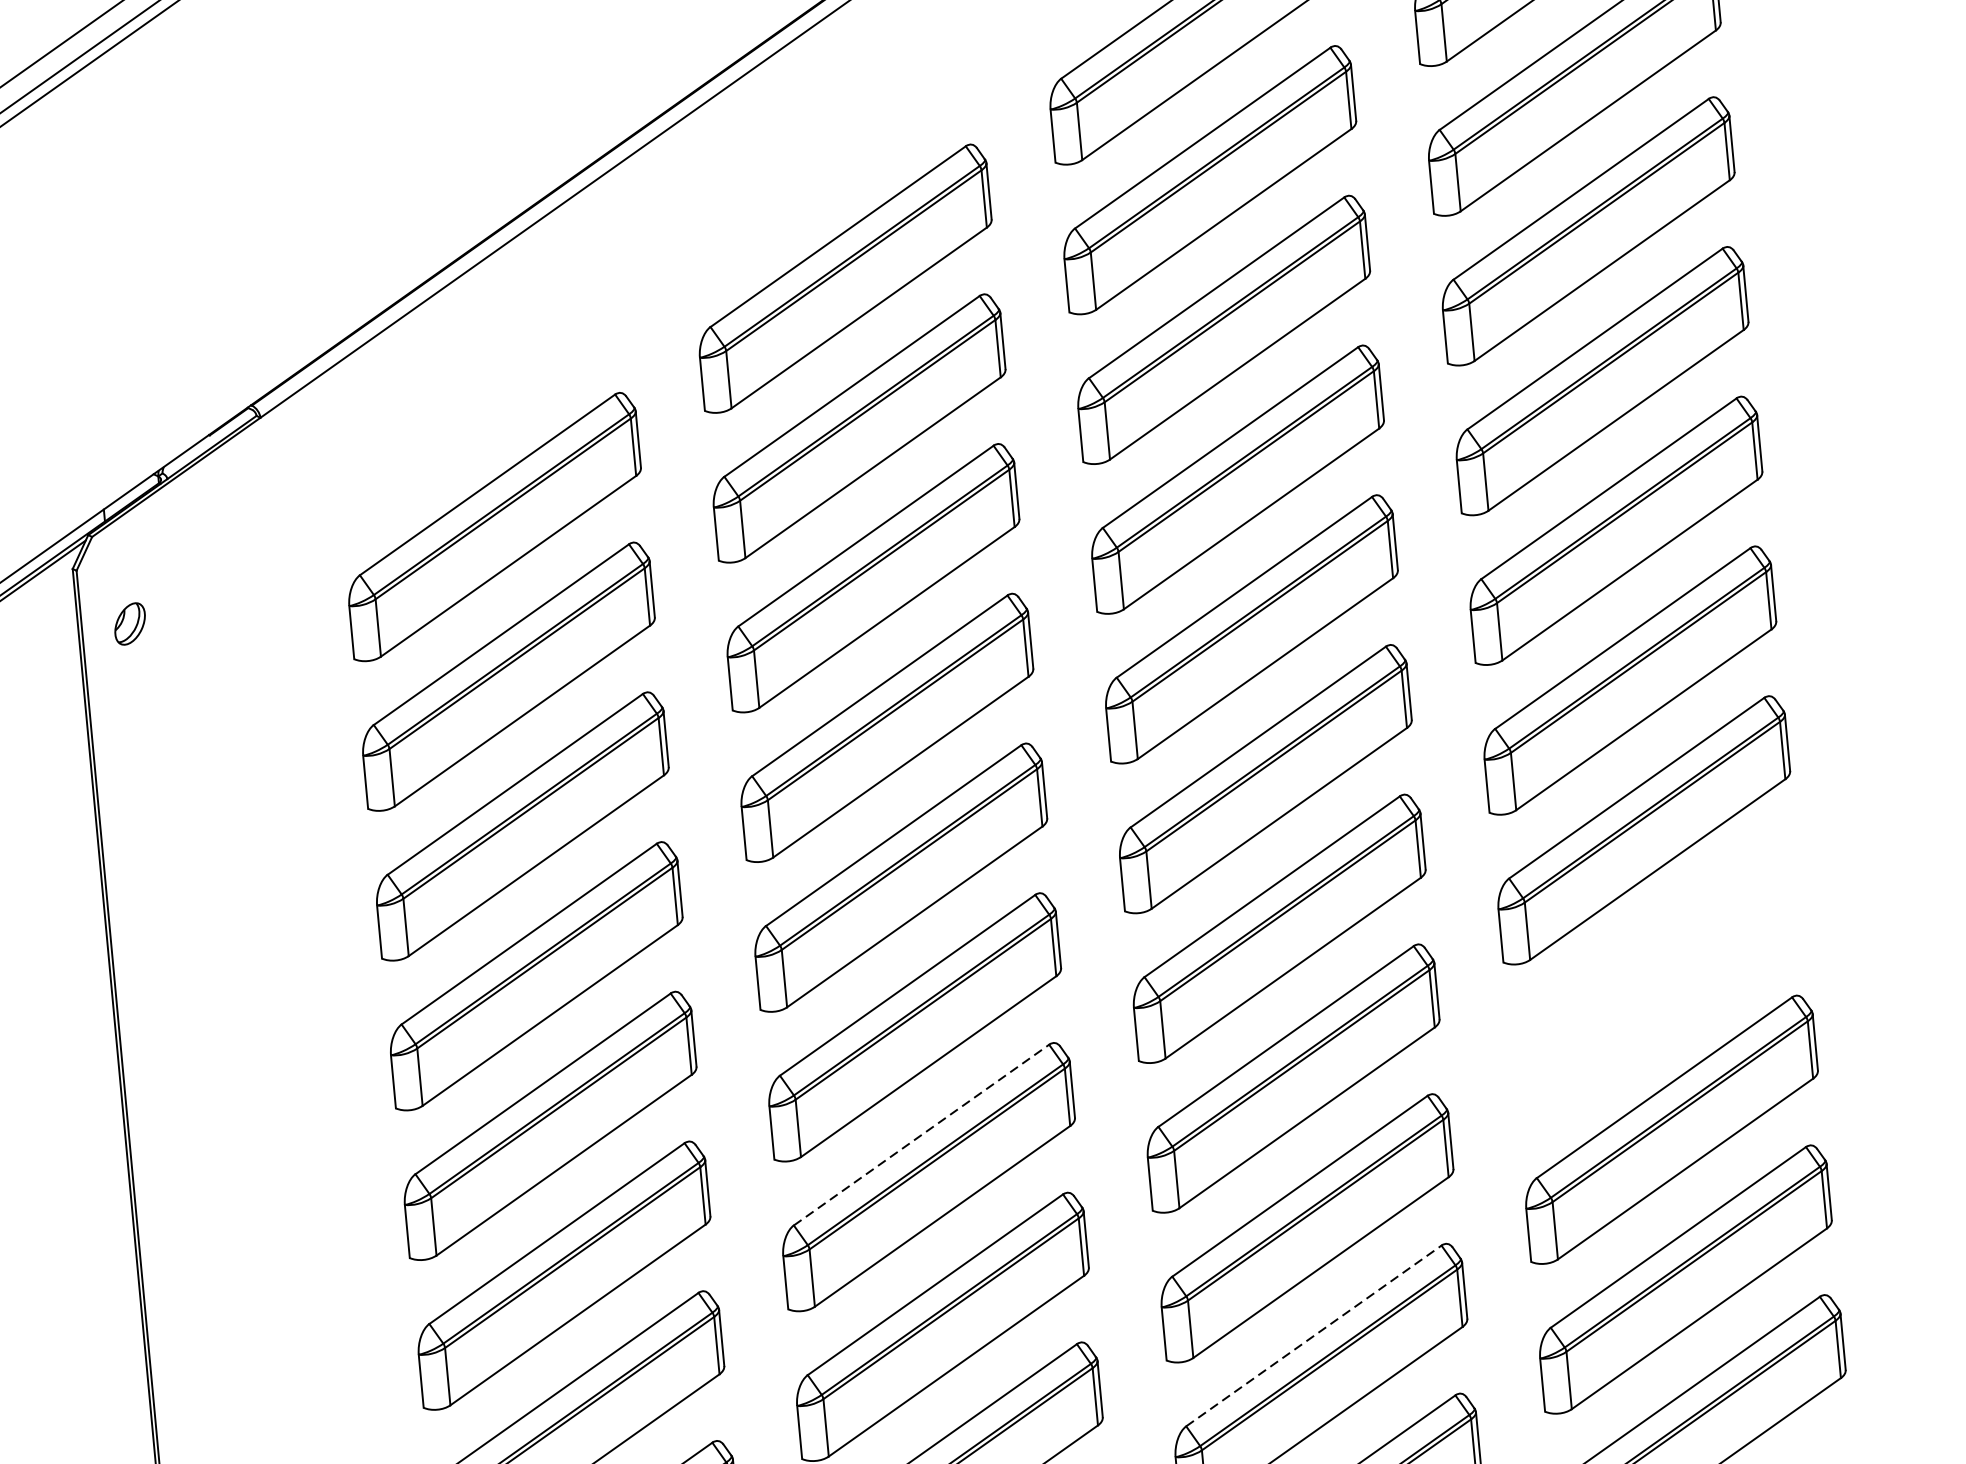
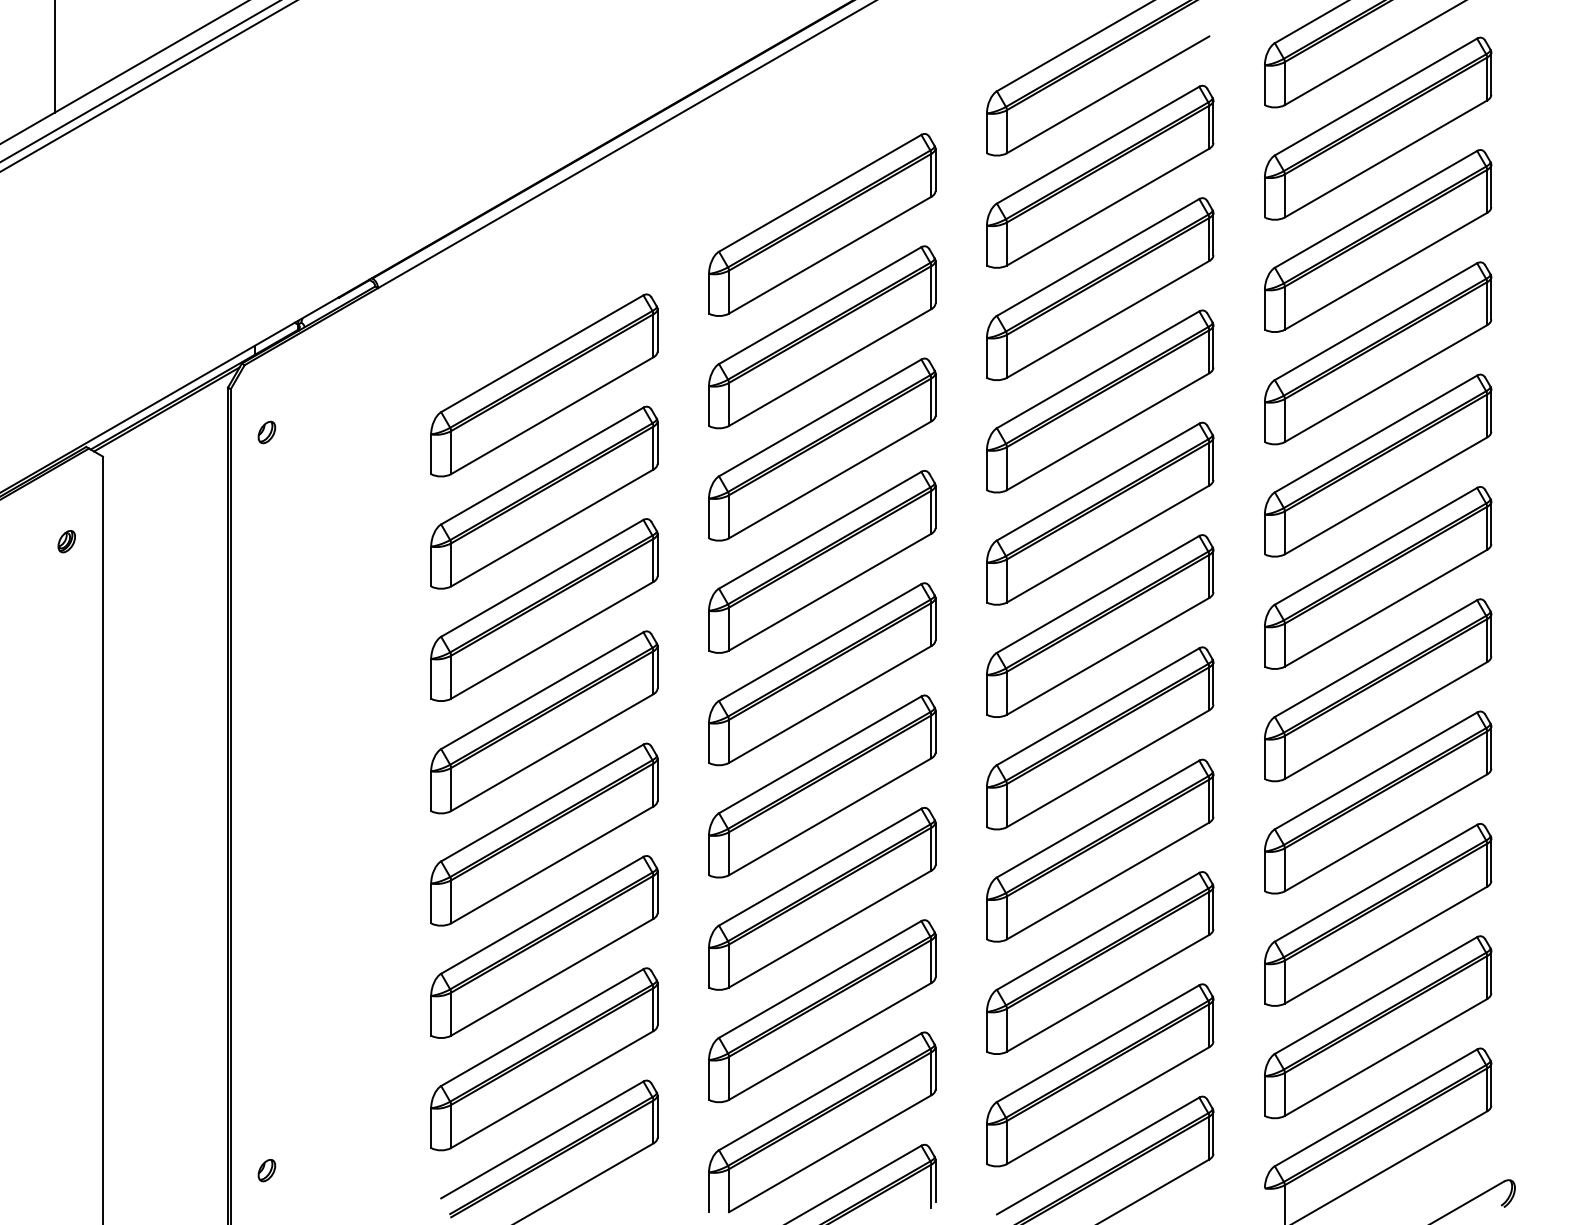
part: (129, 624) -> (266, 432), size x0.71
part: (1657, 979) -> (1378, 802), added
line: (921, 1135) -> (820, 867), dashed -> solid
line: (1314, 1335) -> (1098, 1043), dashed -> solid

